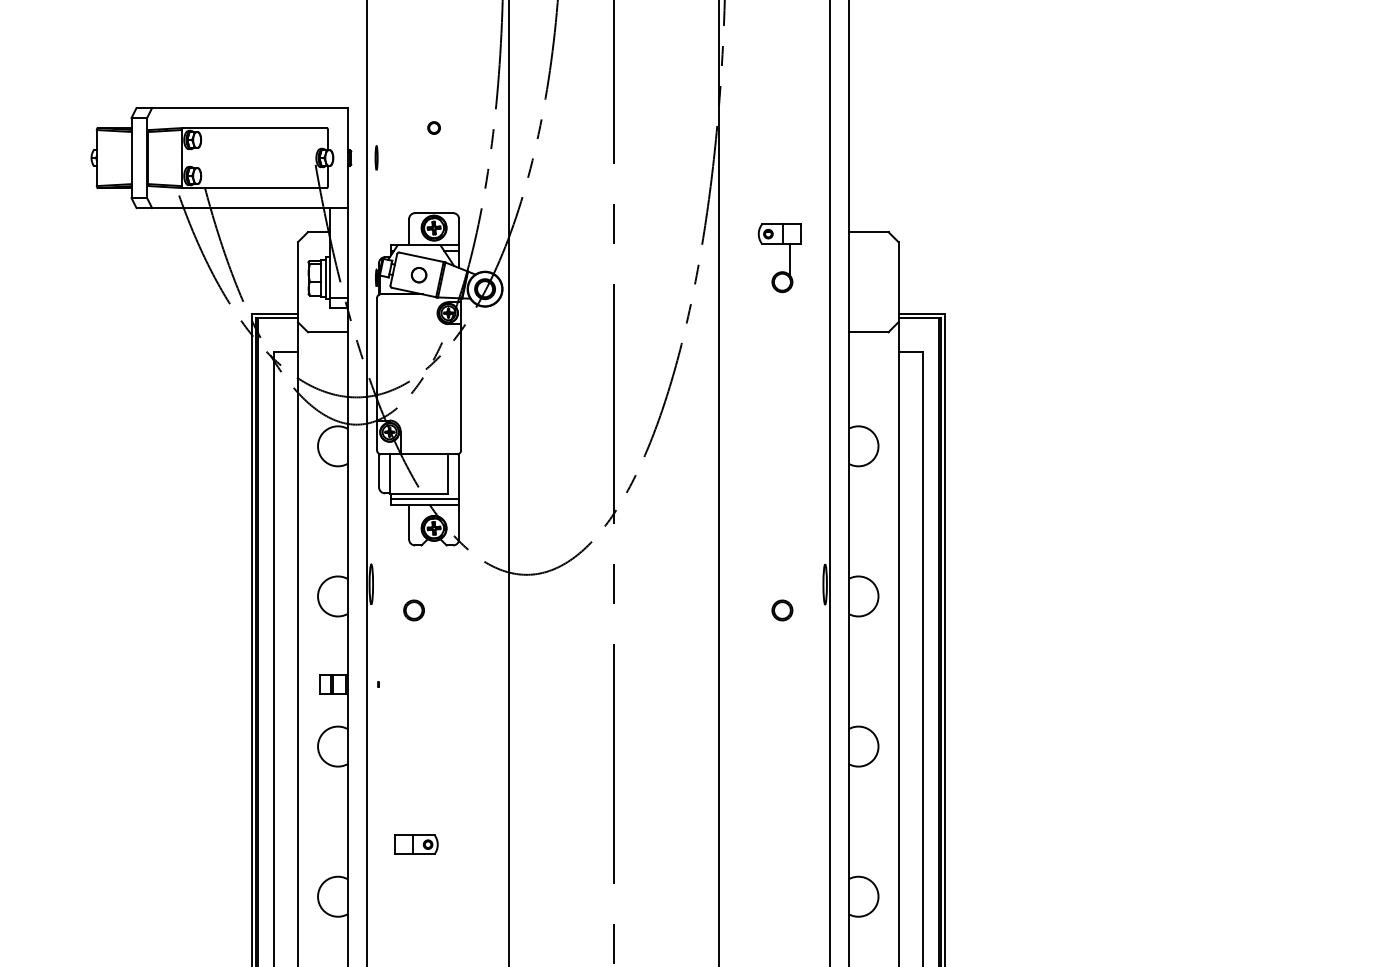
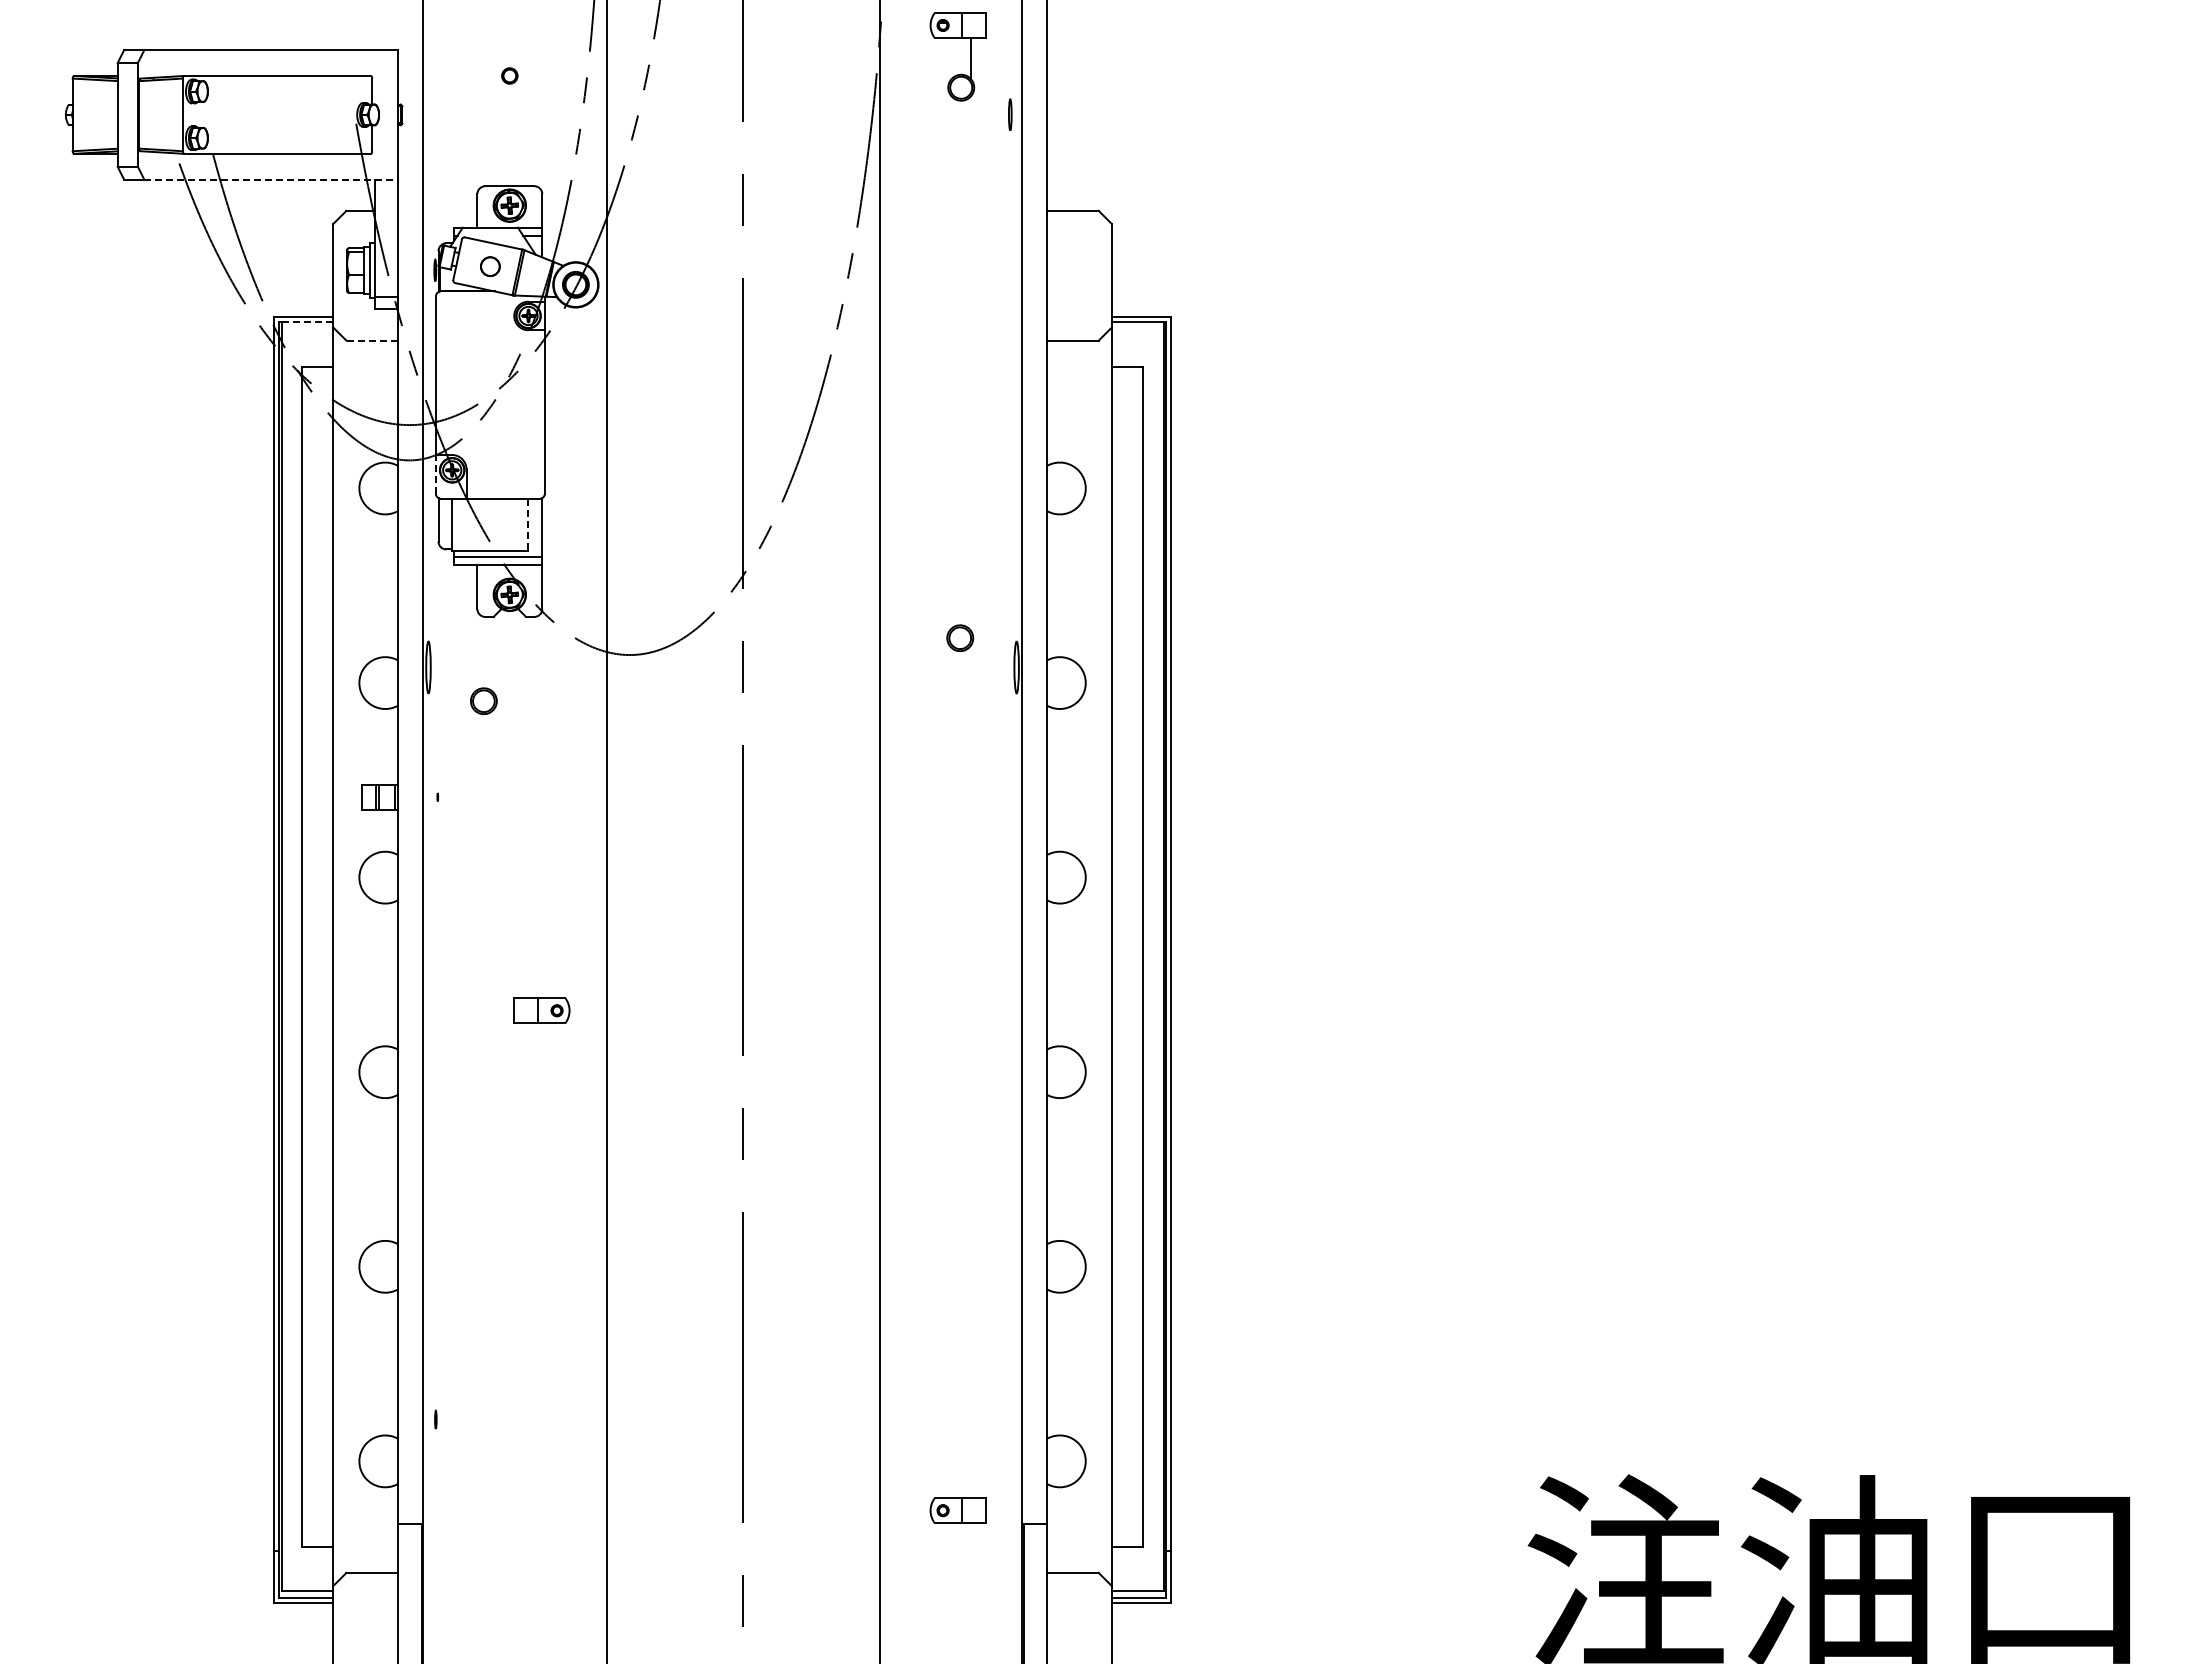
line: (376, 157) -> (1010, 114), moved
line: (250, 207) -> (271, 179), solid -> dashed
part: (789, 258) -> (970, 56), moved
line: (277, 318) -> (307, 322), solid -> dashed
line: (328, 332) -> (372, 340), solid -> dashed
line: (376, 434) -> (435, 473), solid -> dashed
line: (448, 474) -> (528, 524), solid -> dashed
part: (782, 610) -> (960, 638), moved
part: (416, 844) -> (541, 1010), moved

